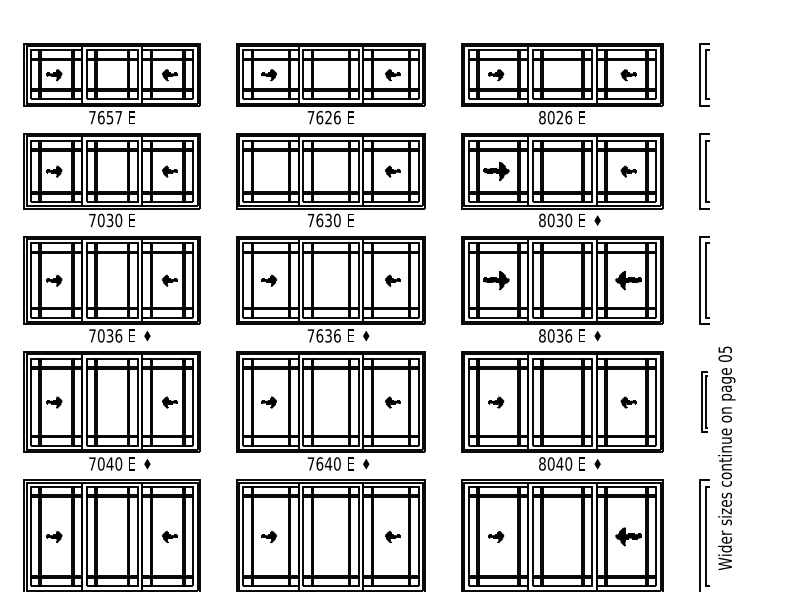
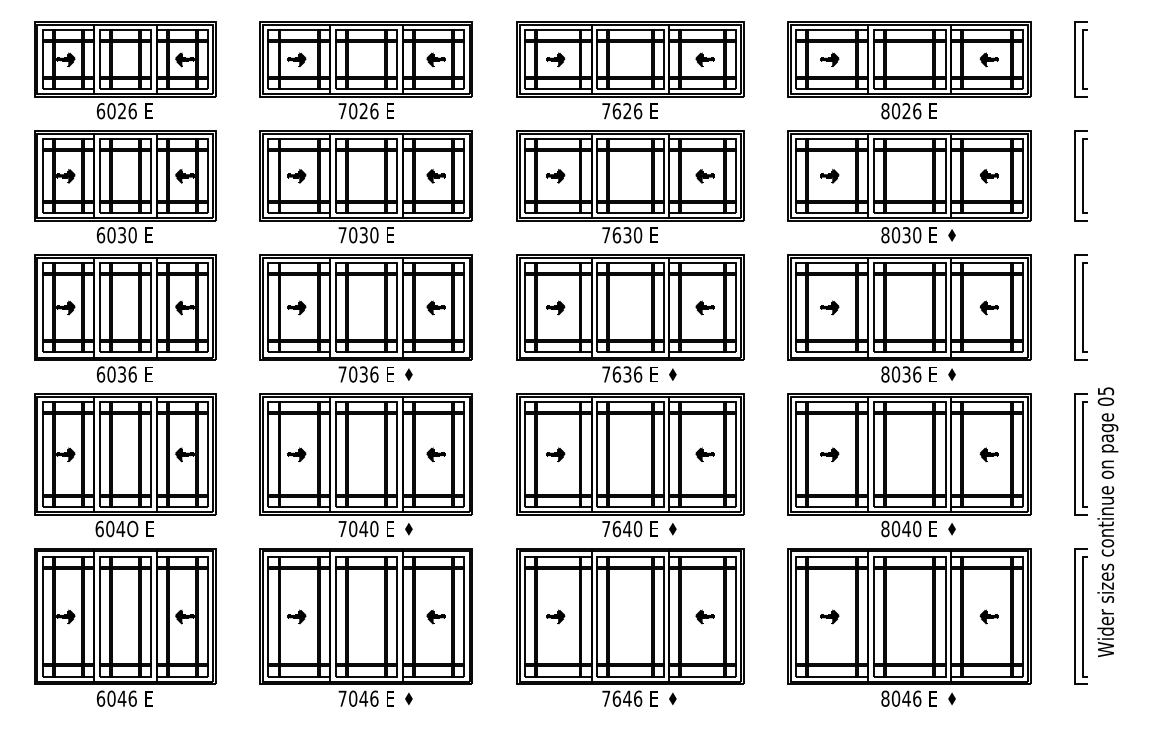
text: (109, 117) -> (363, 111), 7657 -> 7026
part: (268, 171) -> (555, 176), added
part: (496, 171) -> (829, 176), size x0.62
part: (496, 280) -> (829, 307), size x0.62
part: (627, 280) -> (988, 307), size x0.62
part: (704, 402) -> (1080, 454), size x1.67
part: (627, 536) -> (988, 616), size x0.62

